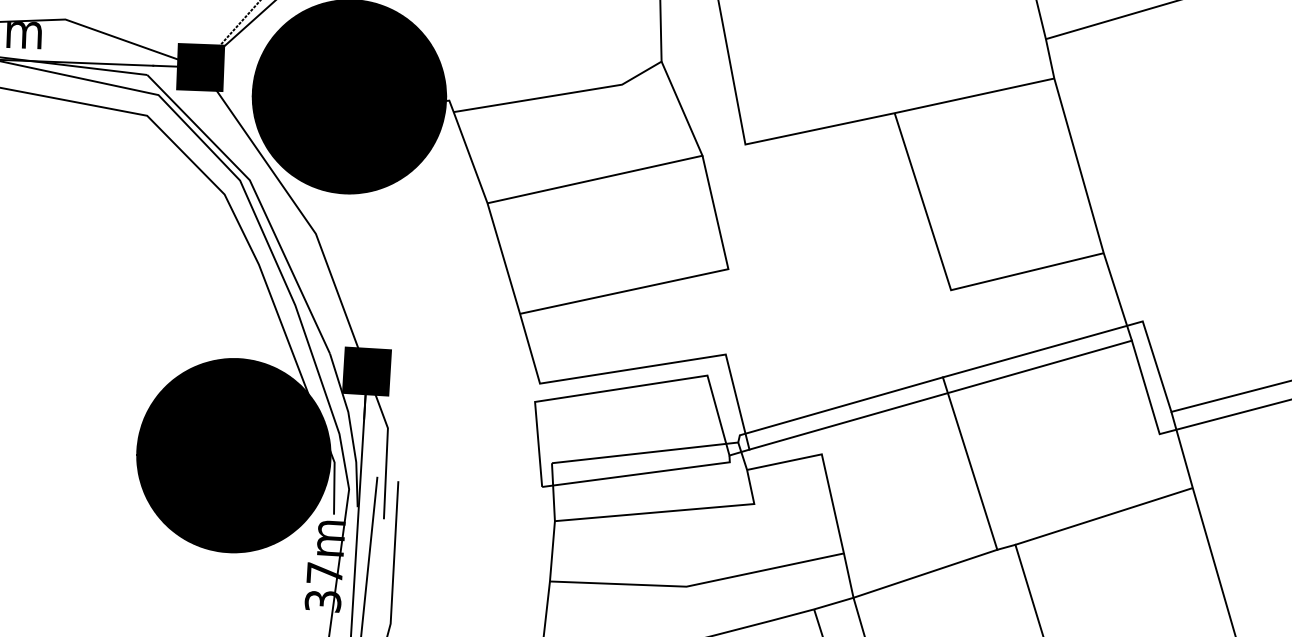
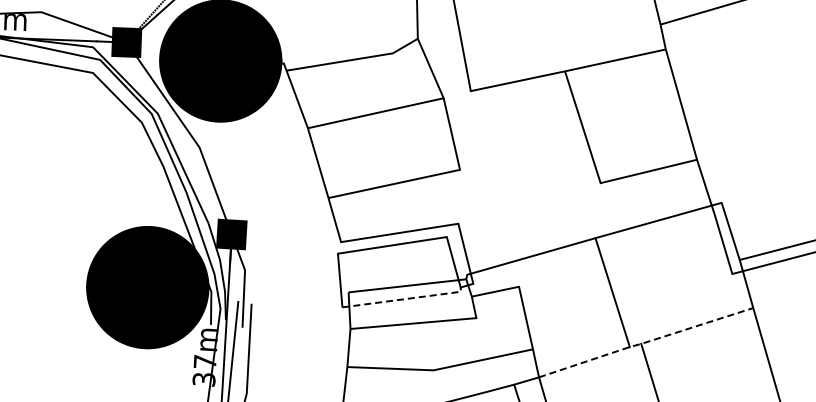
line: (939, 395) -> (593, 249), removed
line: (640, 474) -> (404, 299), solid -> dashed
line: (1022, 542) -> (645, 342), solid -> dashed

